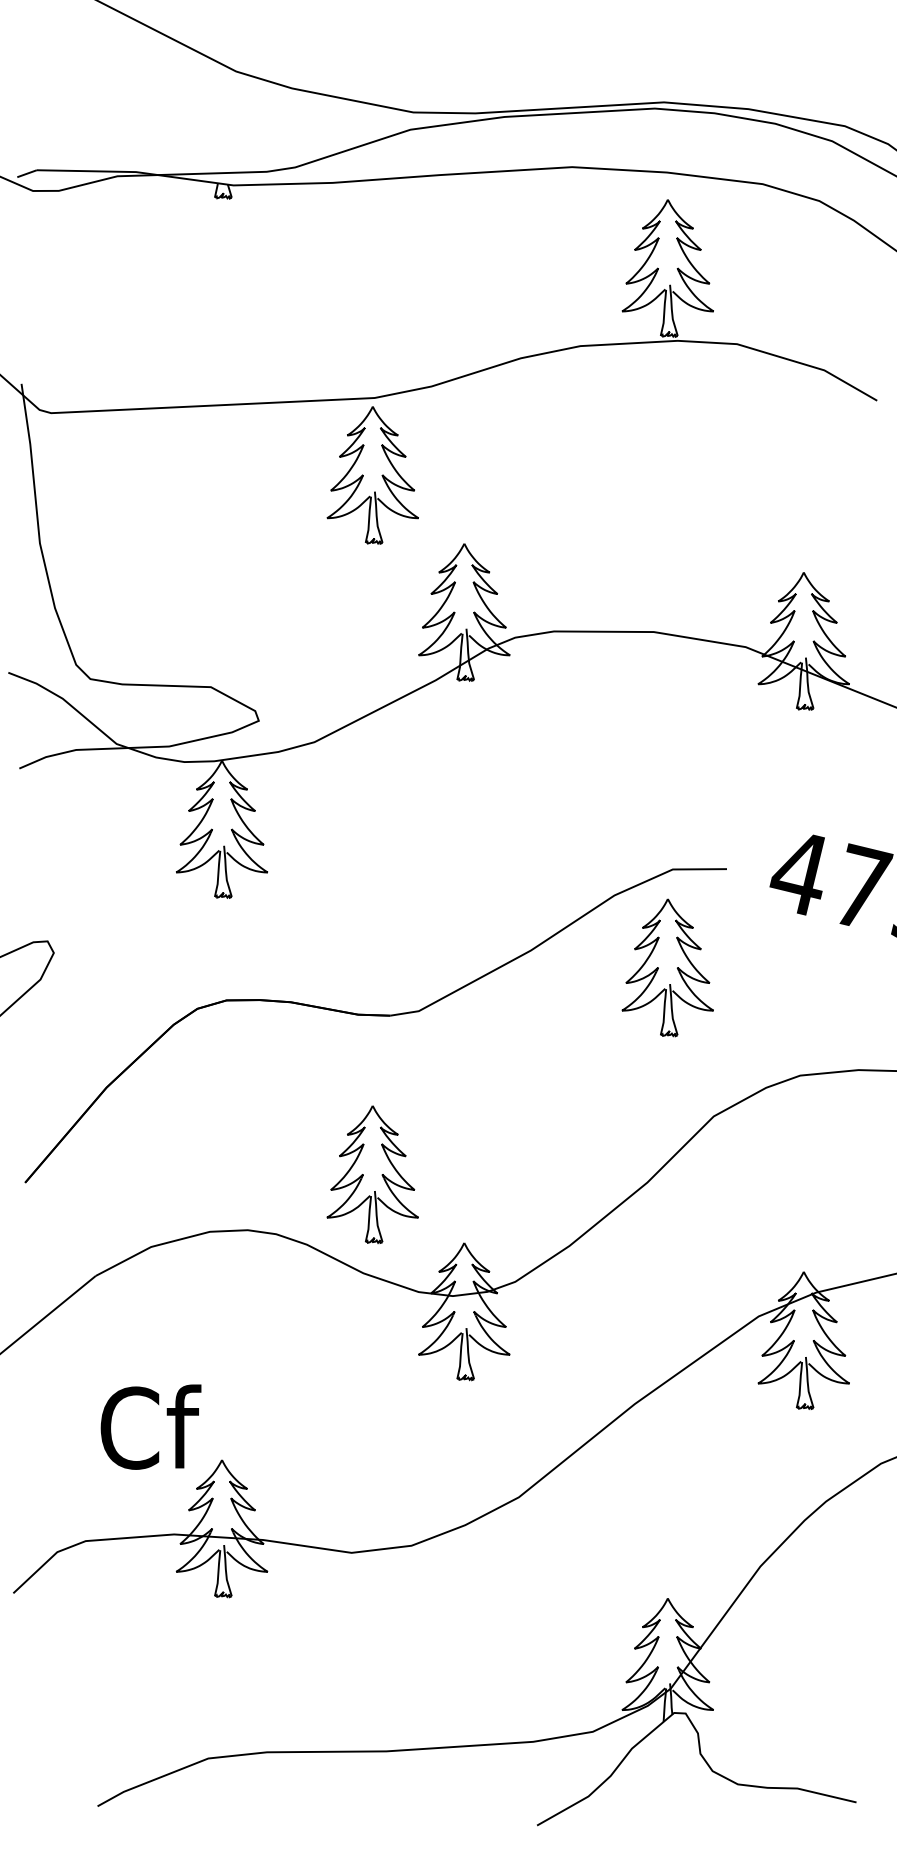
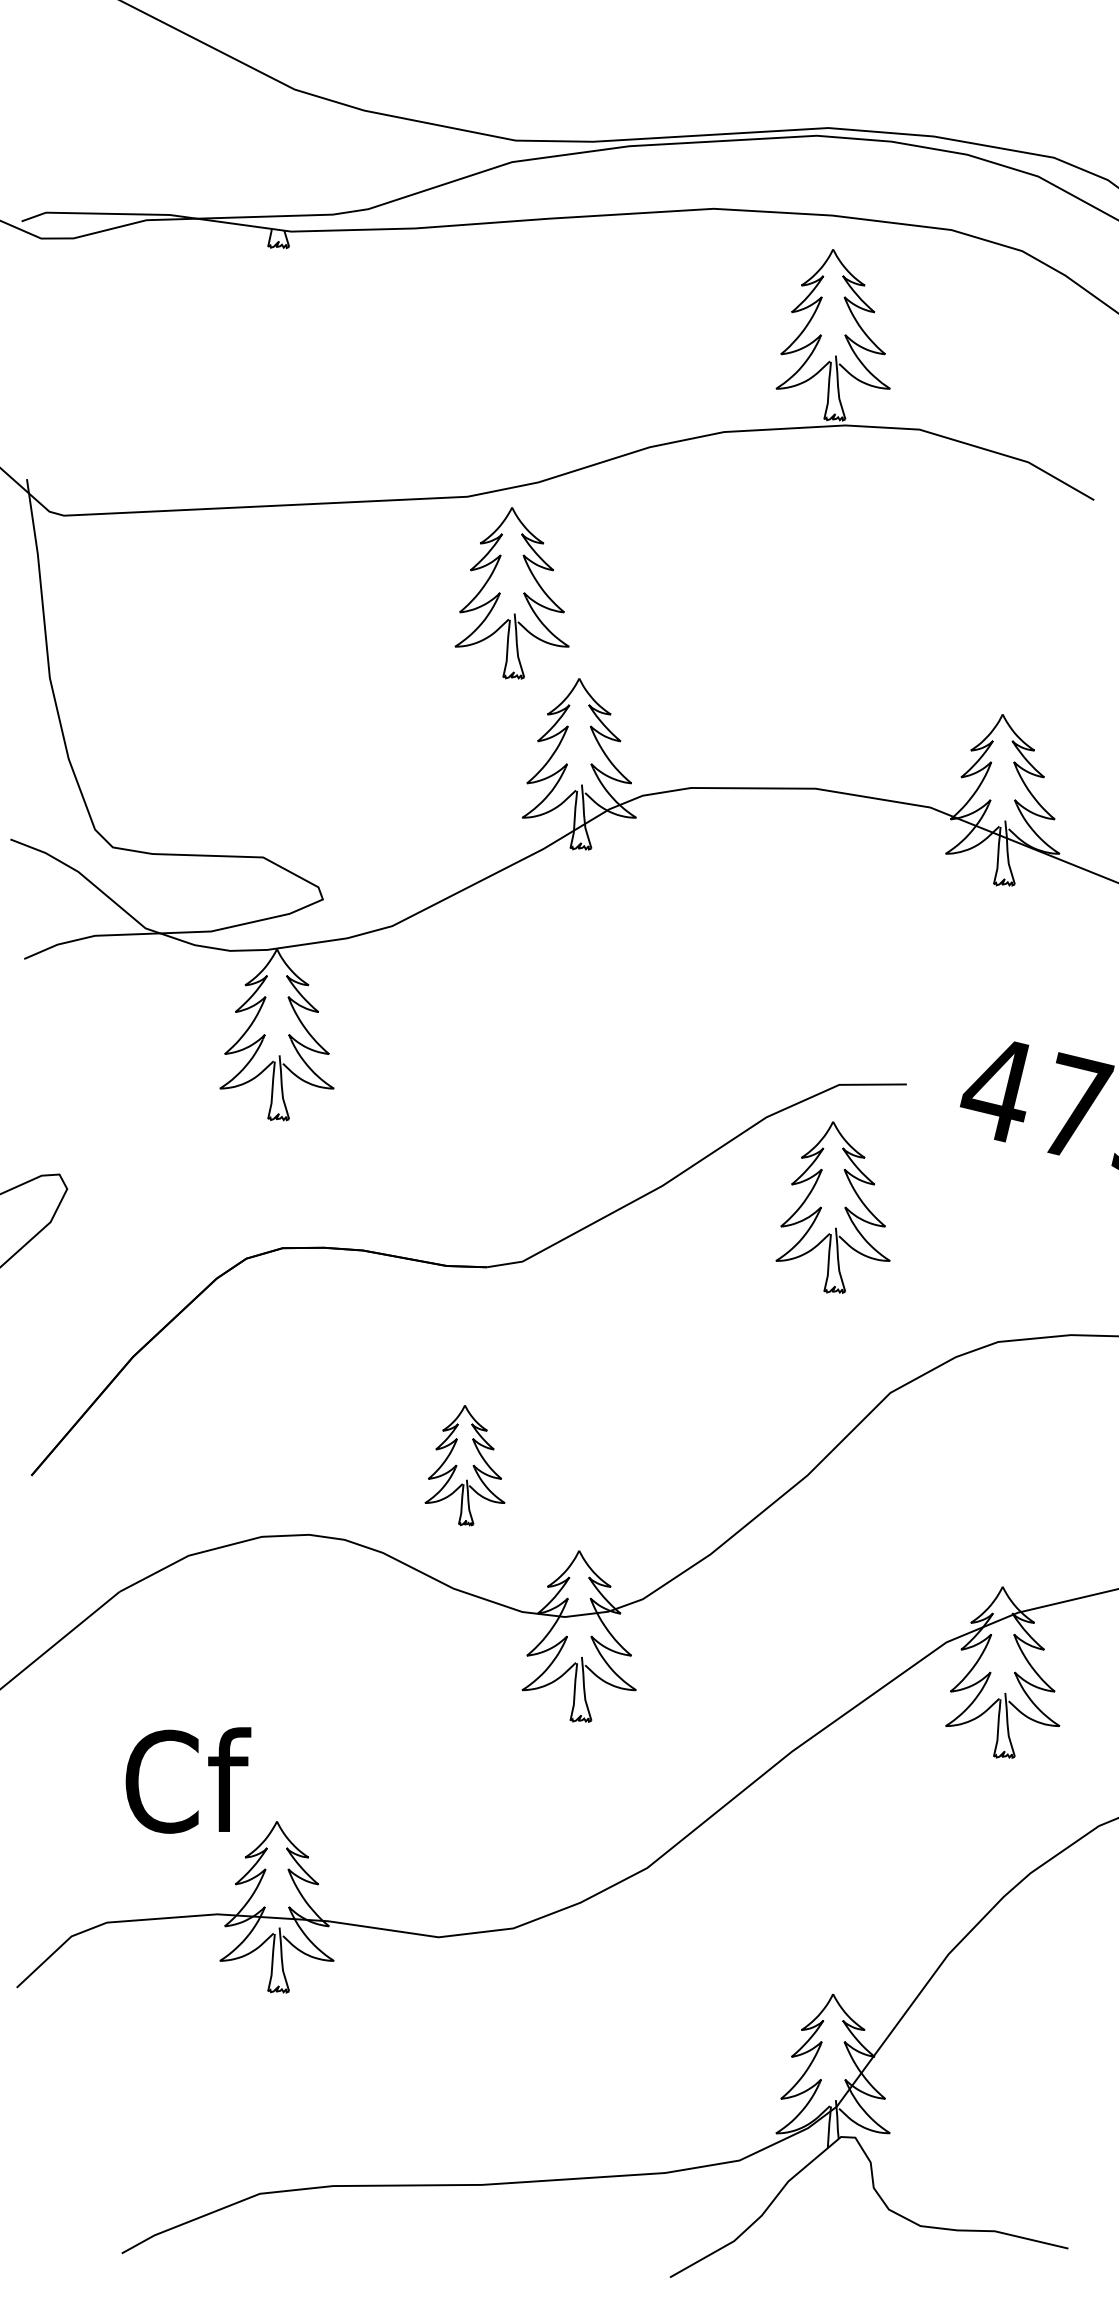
part: (372, 475) -> (511, 593), moved
part: (372, 1174) -> (464, 1465), size x0.7

